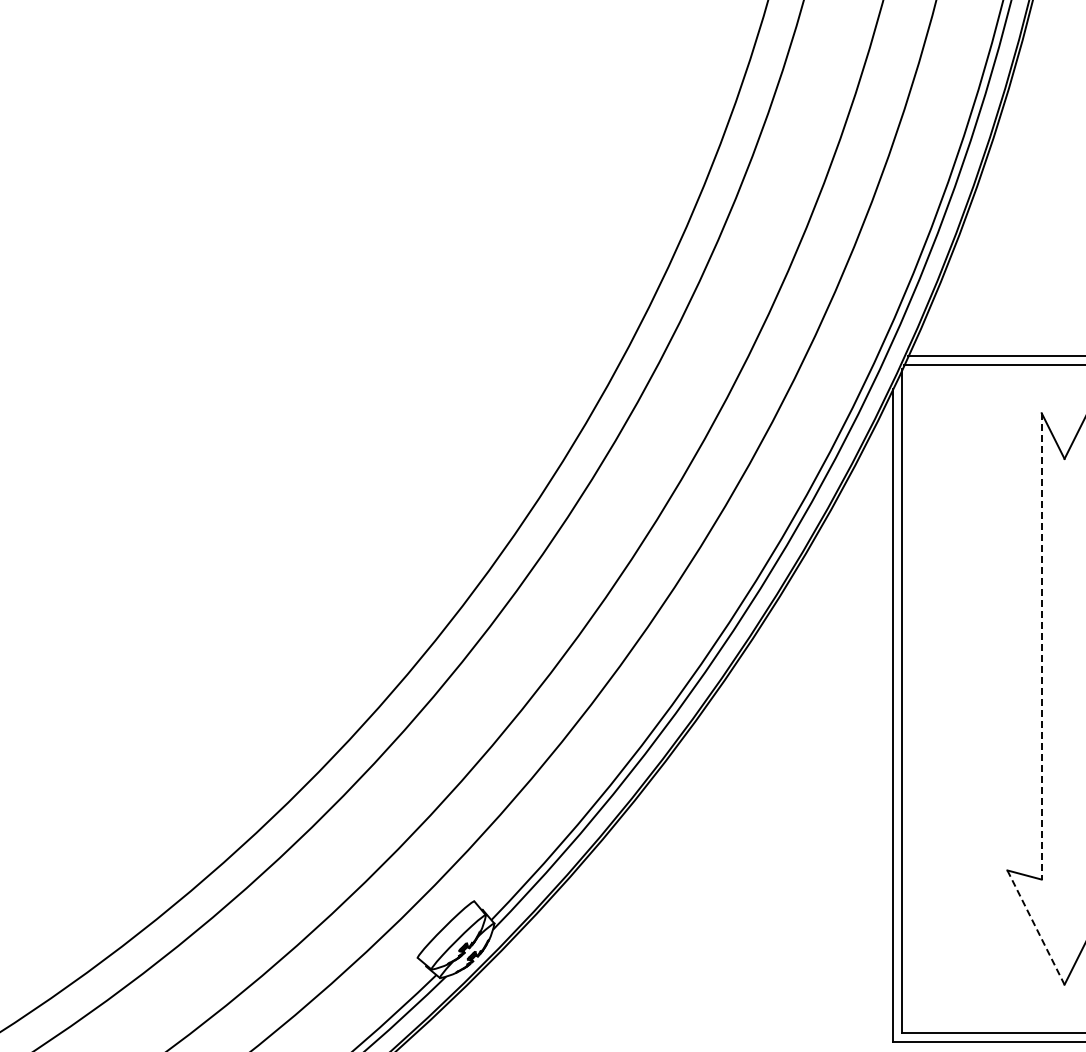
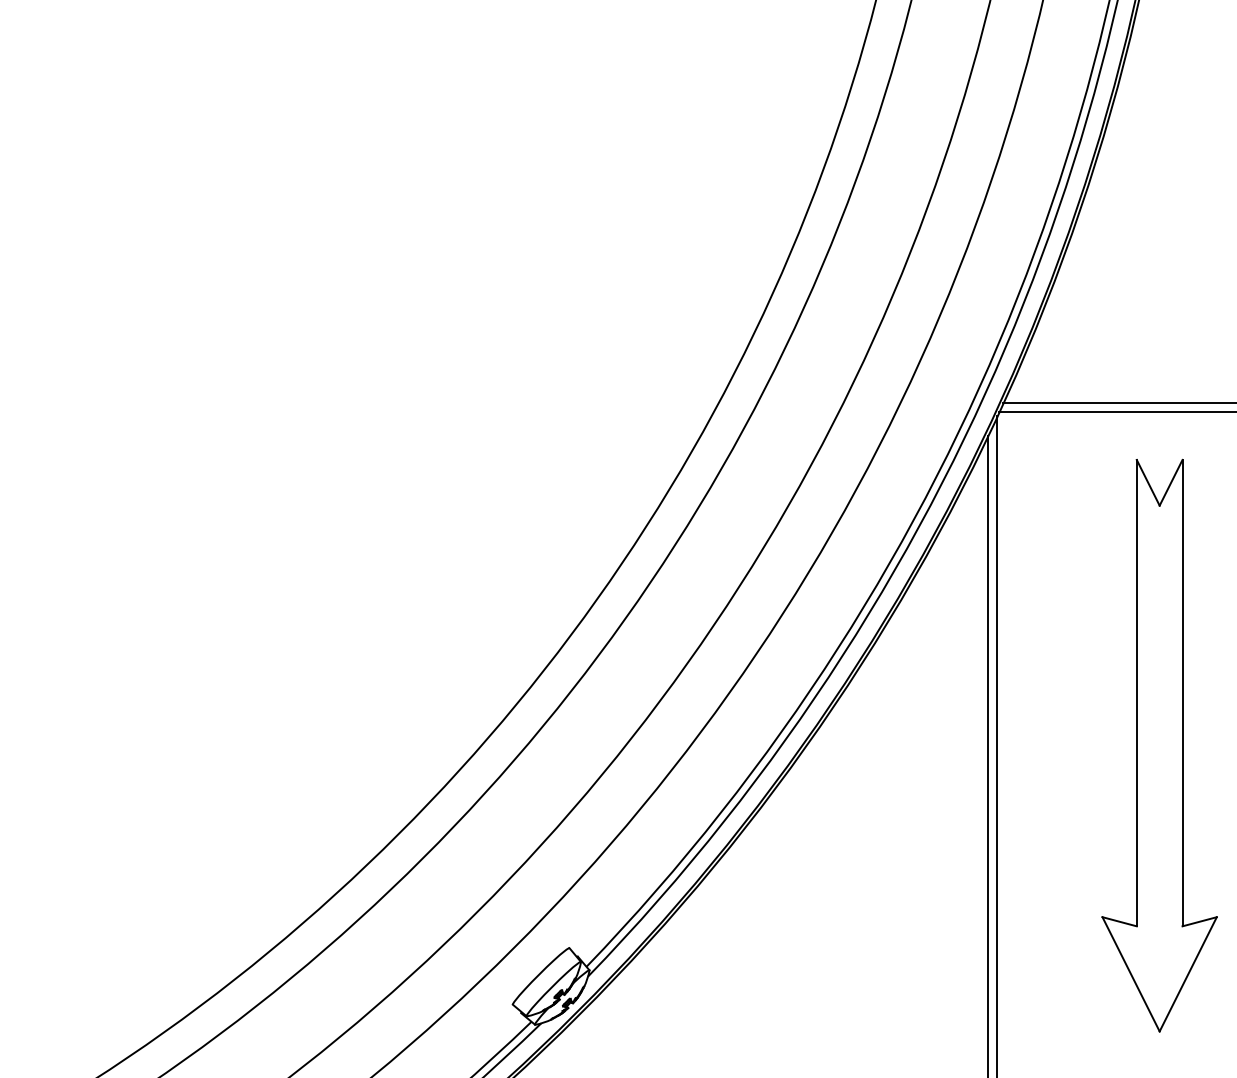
line: (1041, 646) -> (1136, 693), dashed -> solid
line: (1036, 927) -> (1131, 974), dashed -> solid

